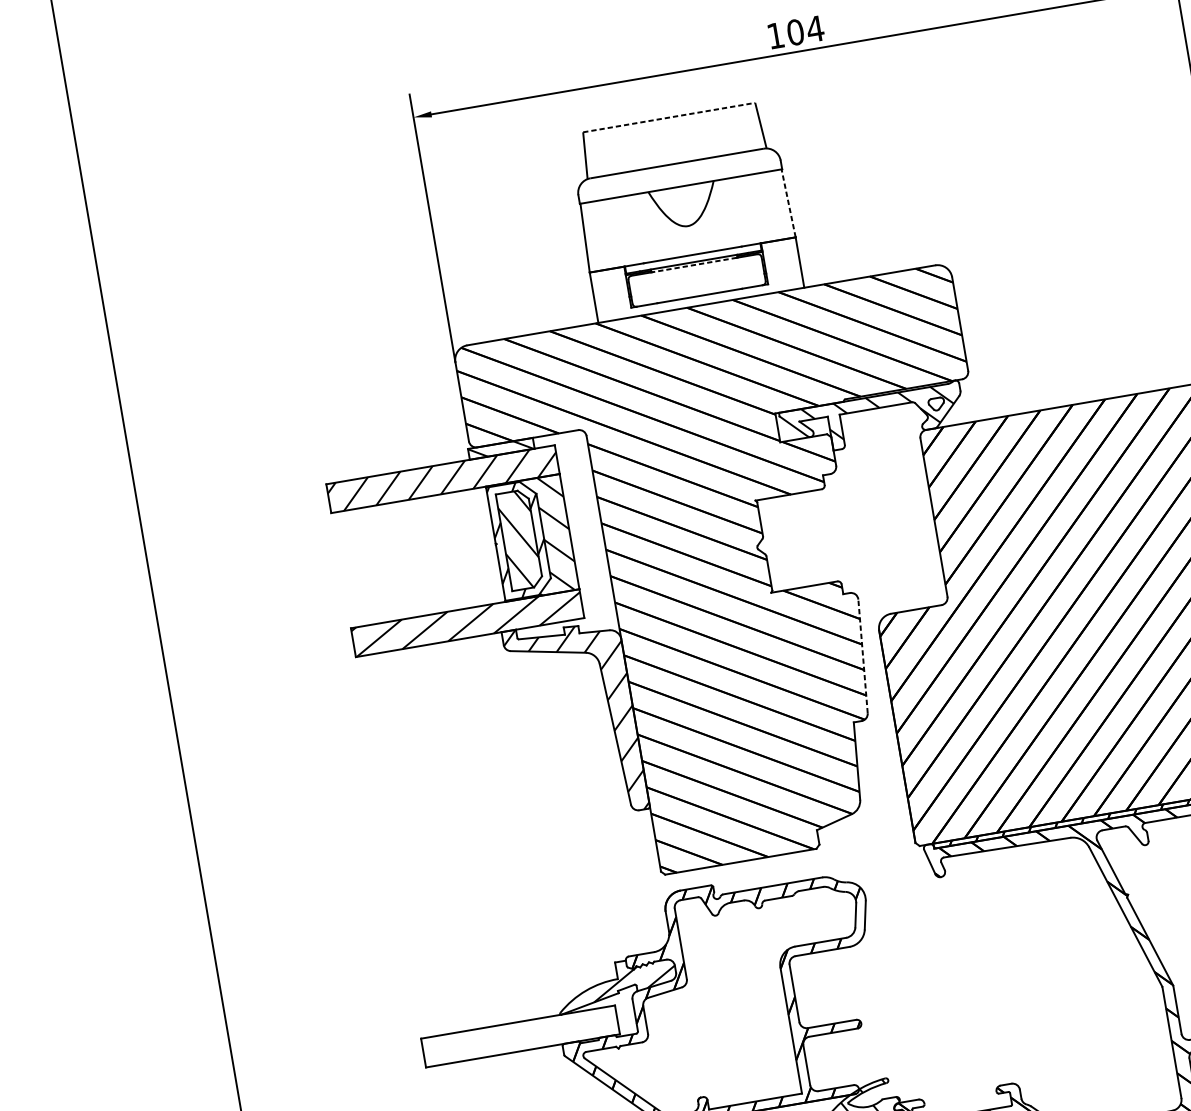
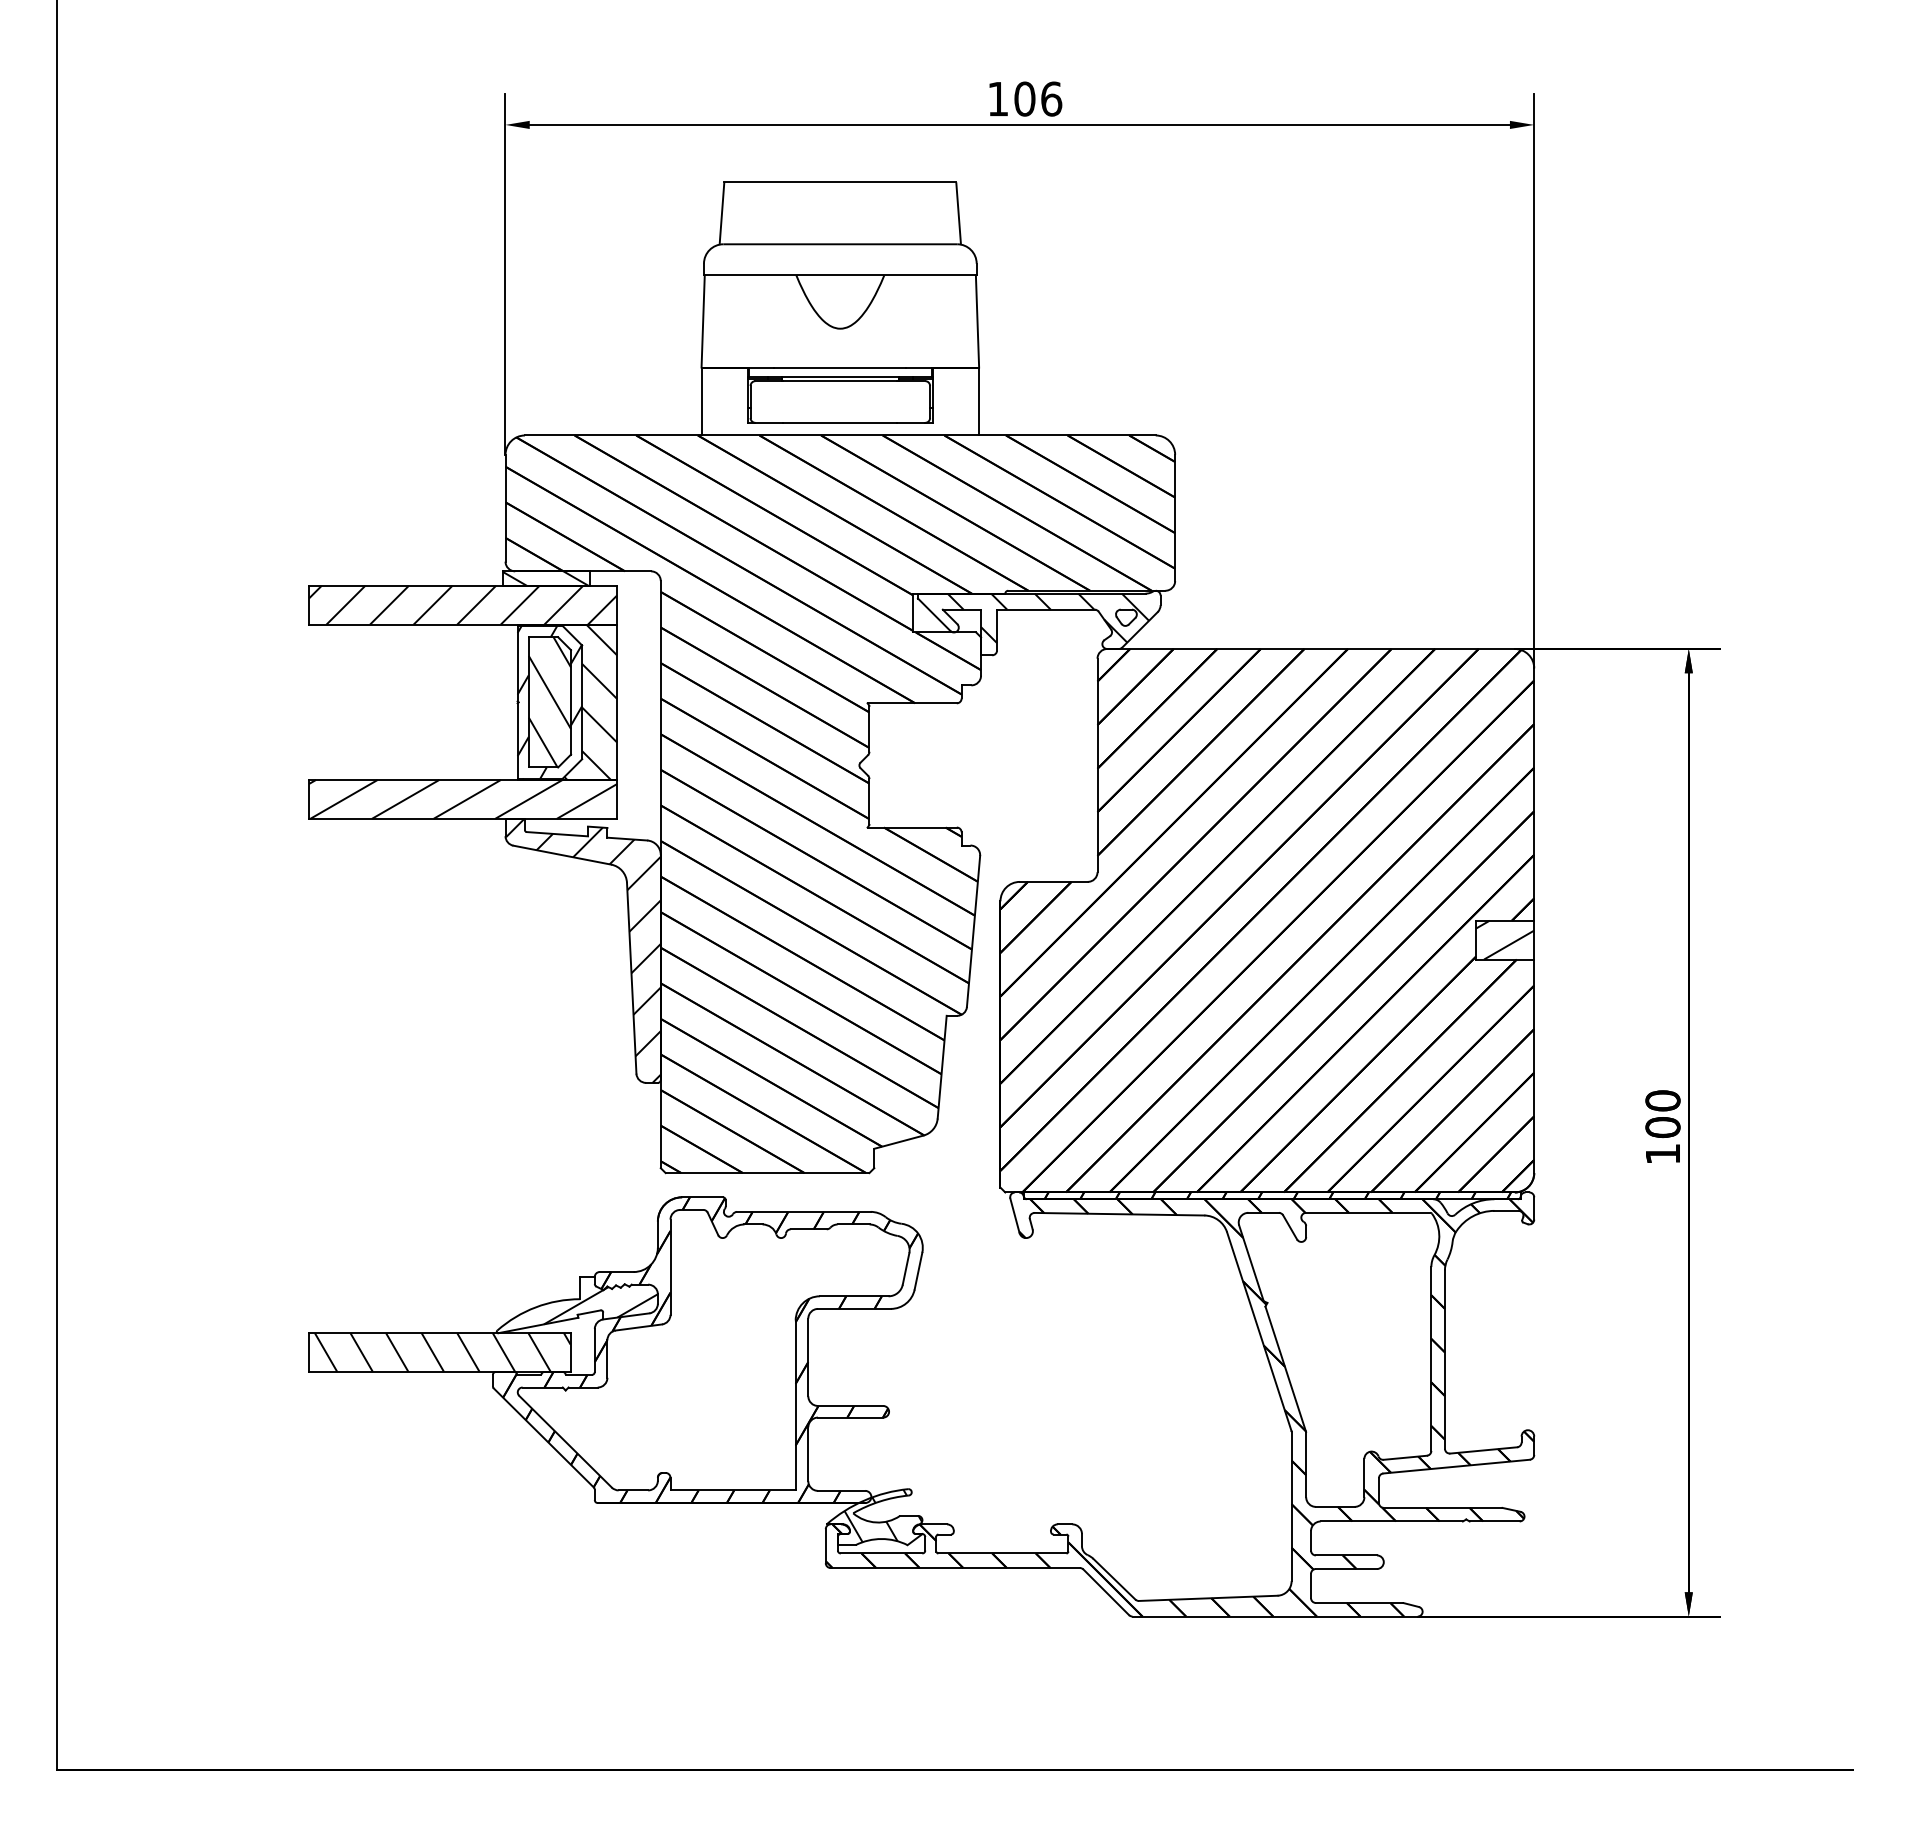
text: (815, 28) -> (1051, 98), 104 -> 106
line: (669, 117) -> (840, 182), dashed -> solid
line: (788, 202) -> (977, 320), dashed -> solid
line: (693, 265) -> (839, 381), dashed -> solid
line: (863, 656) -> (973, 931), dashed -> solid
hatch: (522, 1036) -> (442, 1352), added

